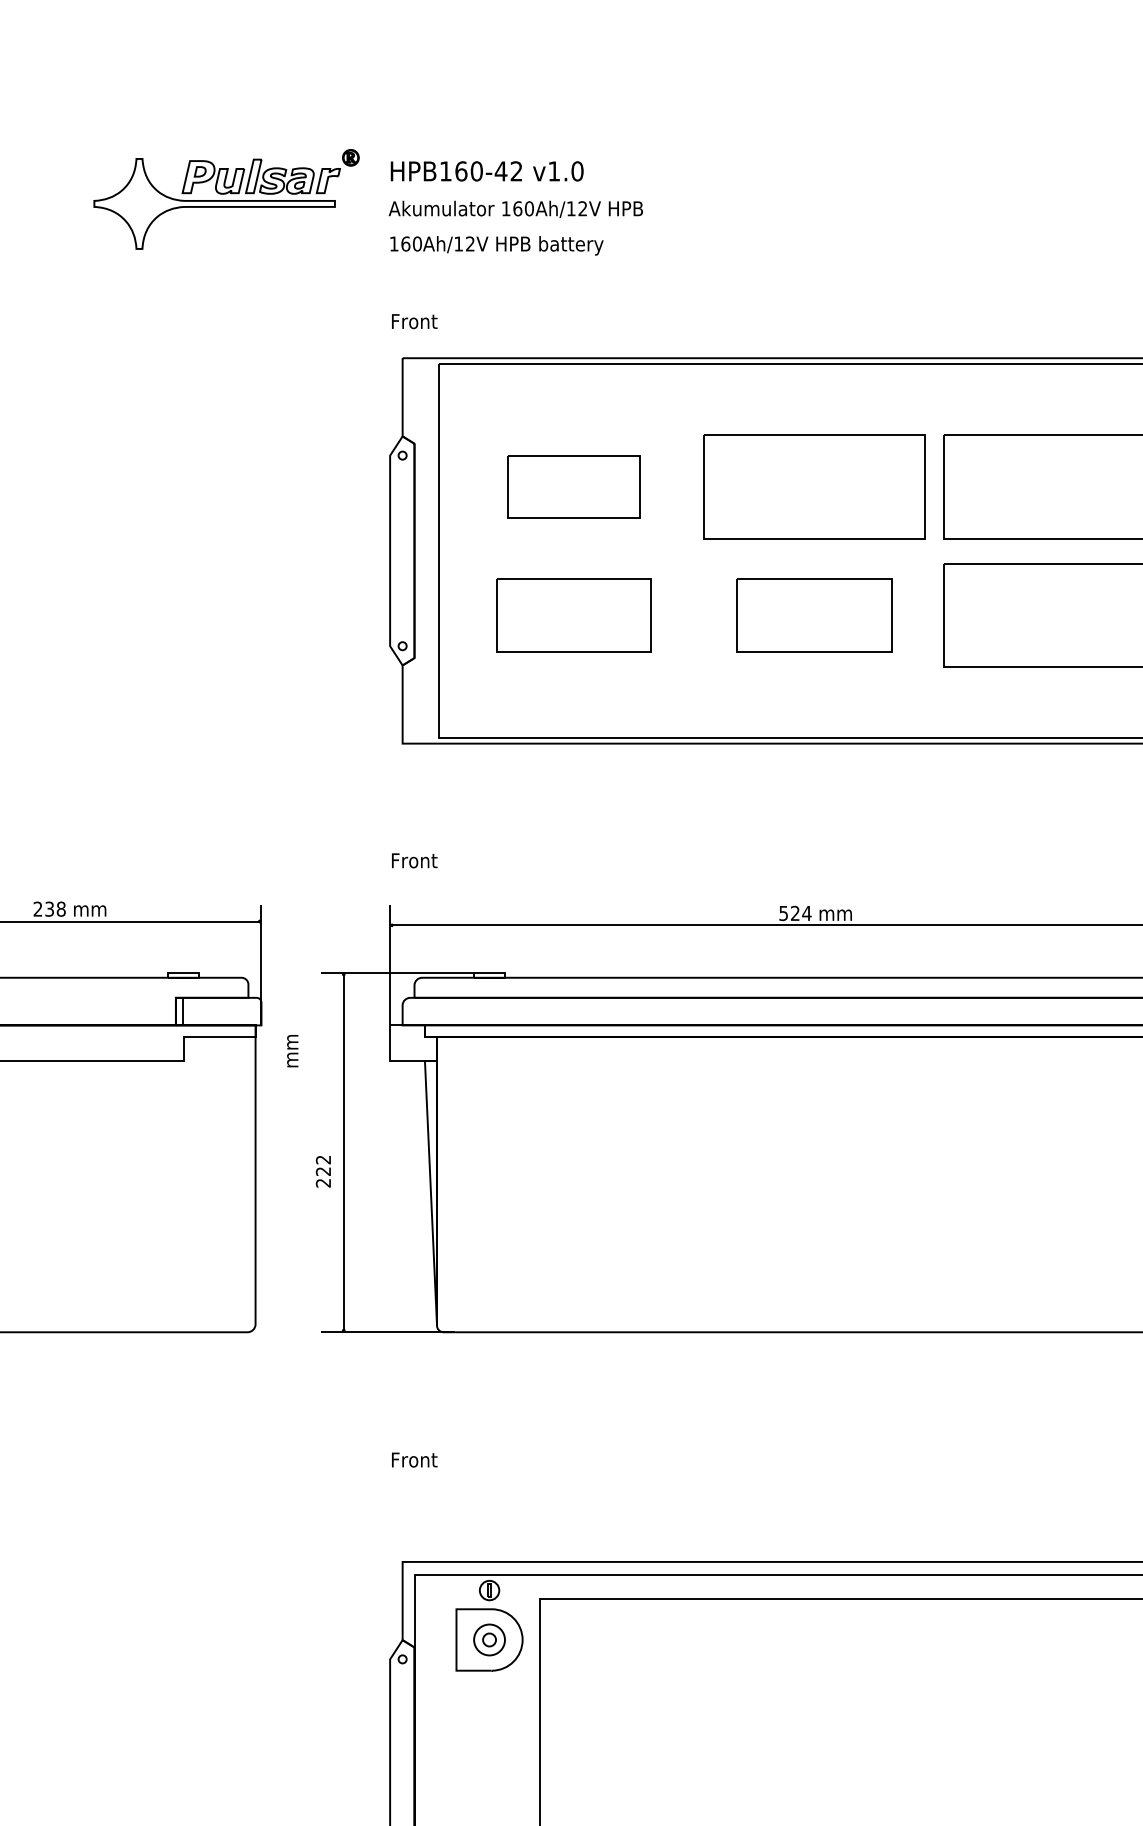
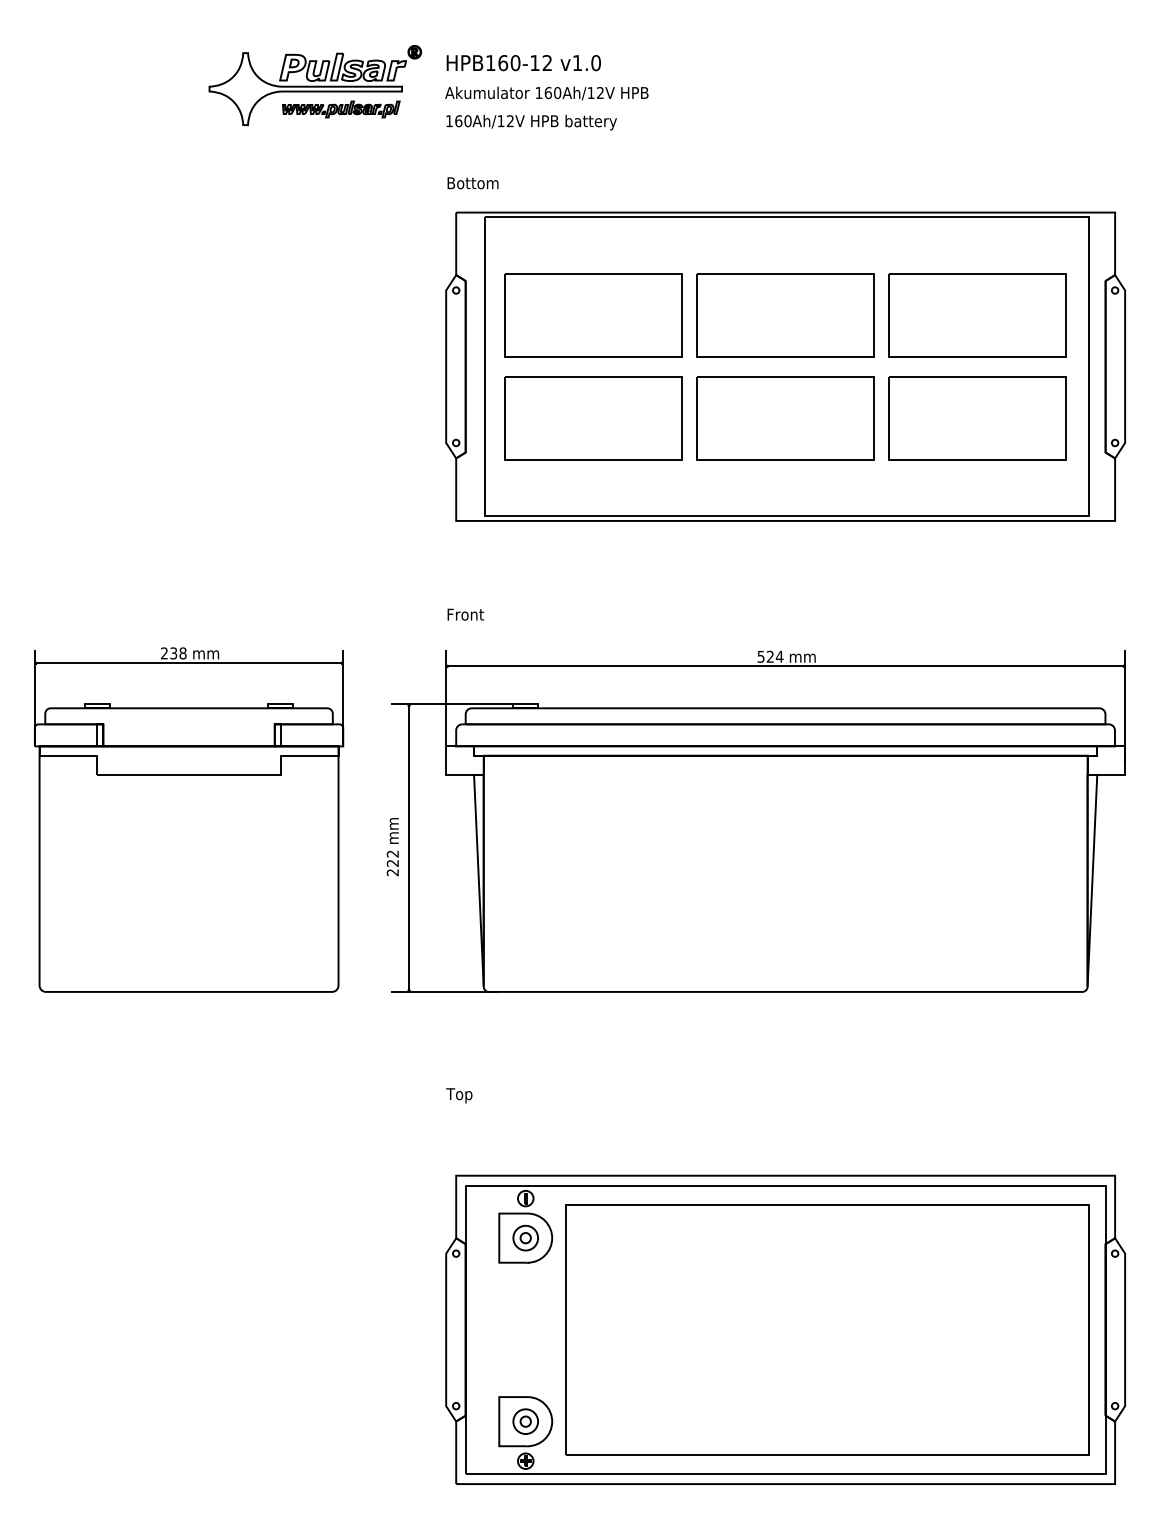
text: (500, 170) -> (534, 62), HPB160-42 -> HPB160-12
part: (259, 229) -> (341, 109), added
text: (424, 321) -> (473, 183), Front -> Bottom
part: (574, 486) -> (593, 315), size x1.67
part: (574, 615) -> (593, 418), size x1.43
part: (814, 615) -> (785, 418), size x1.43
text: (291, 1050) -> (393, 830), moved
text: (414, 1461) -> (465, 1095), Front -> Top

